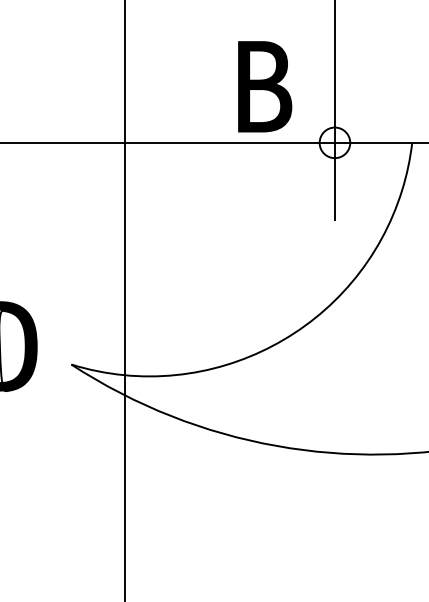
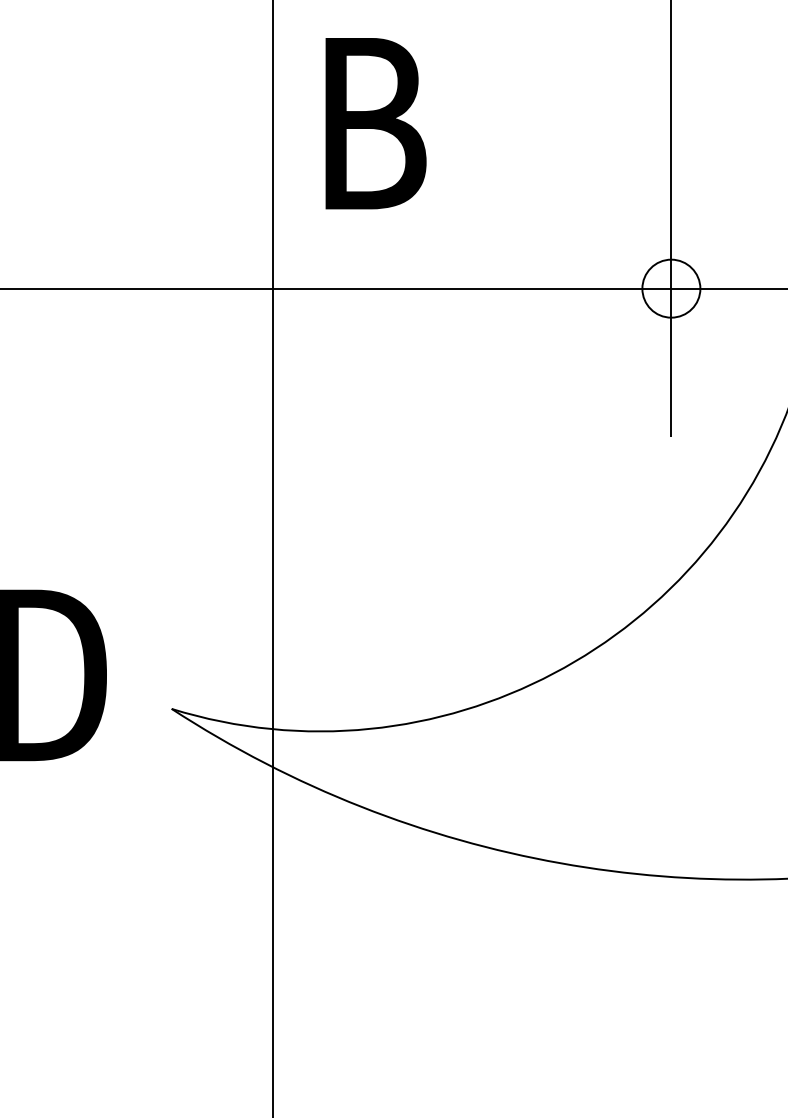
part: (265, 86) -> (376, 123), moved

